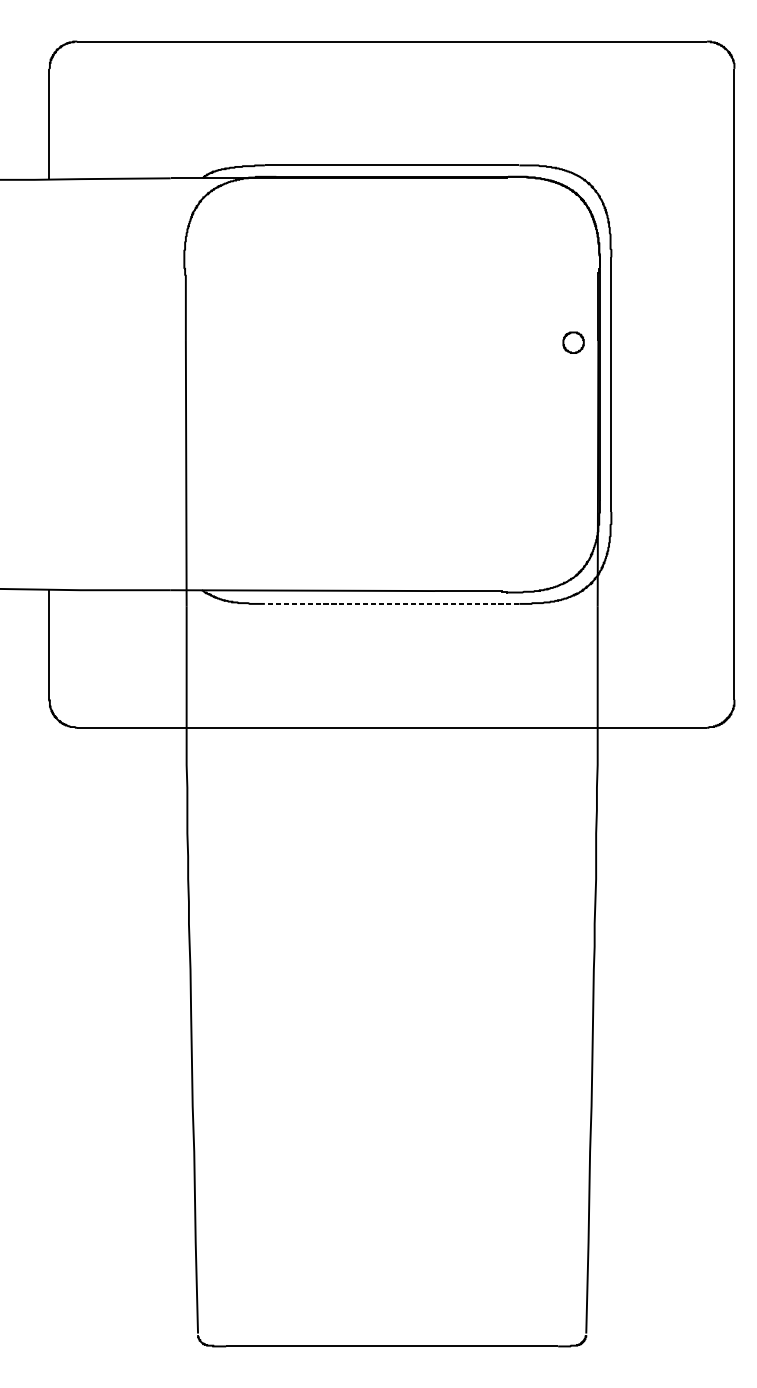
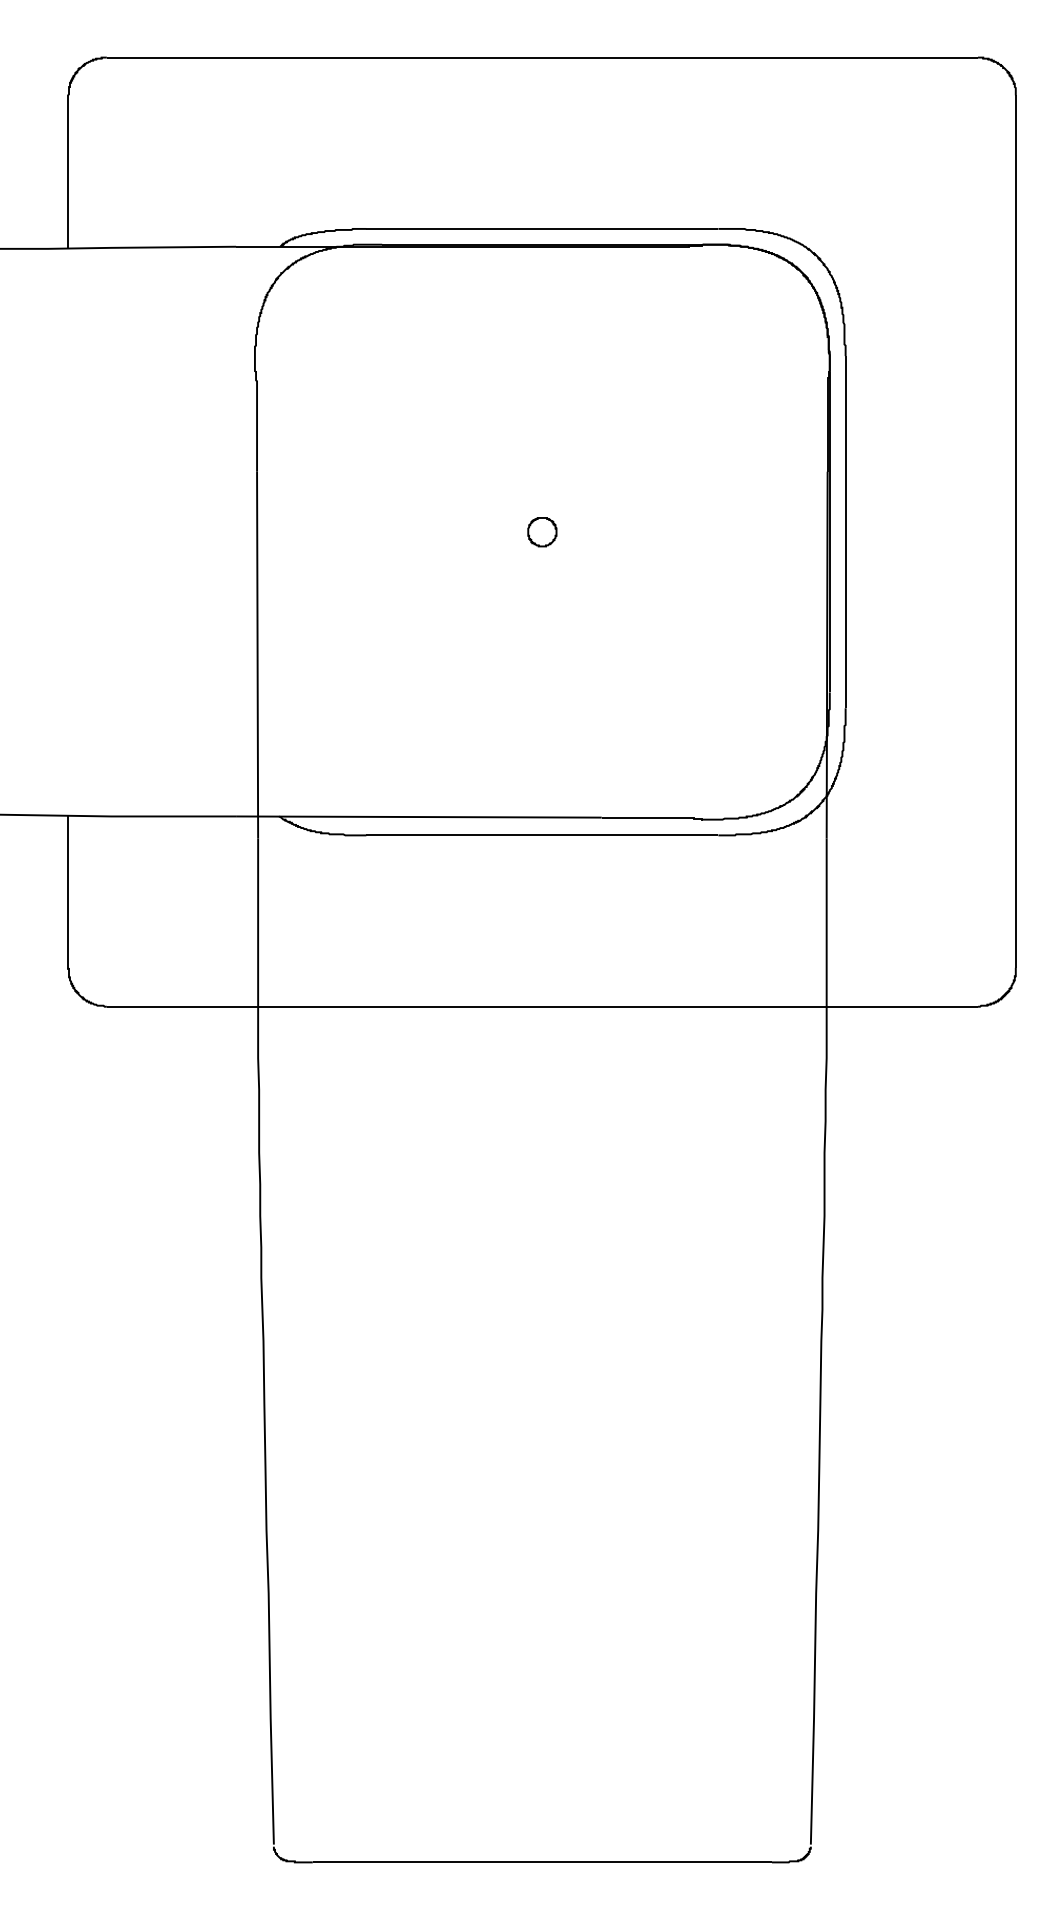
part: (573, 342) -> (542, 532), moved
line: (391, 603) -> (541, 835), dashed -> solid

